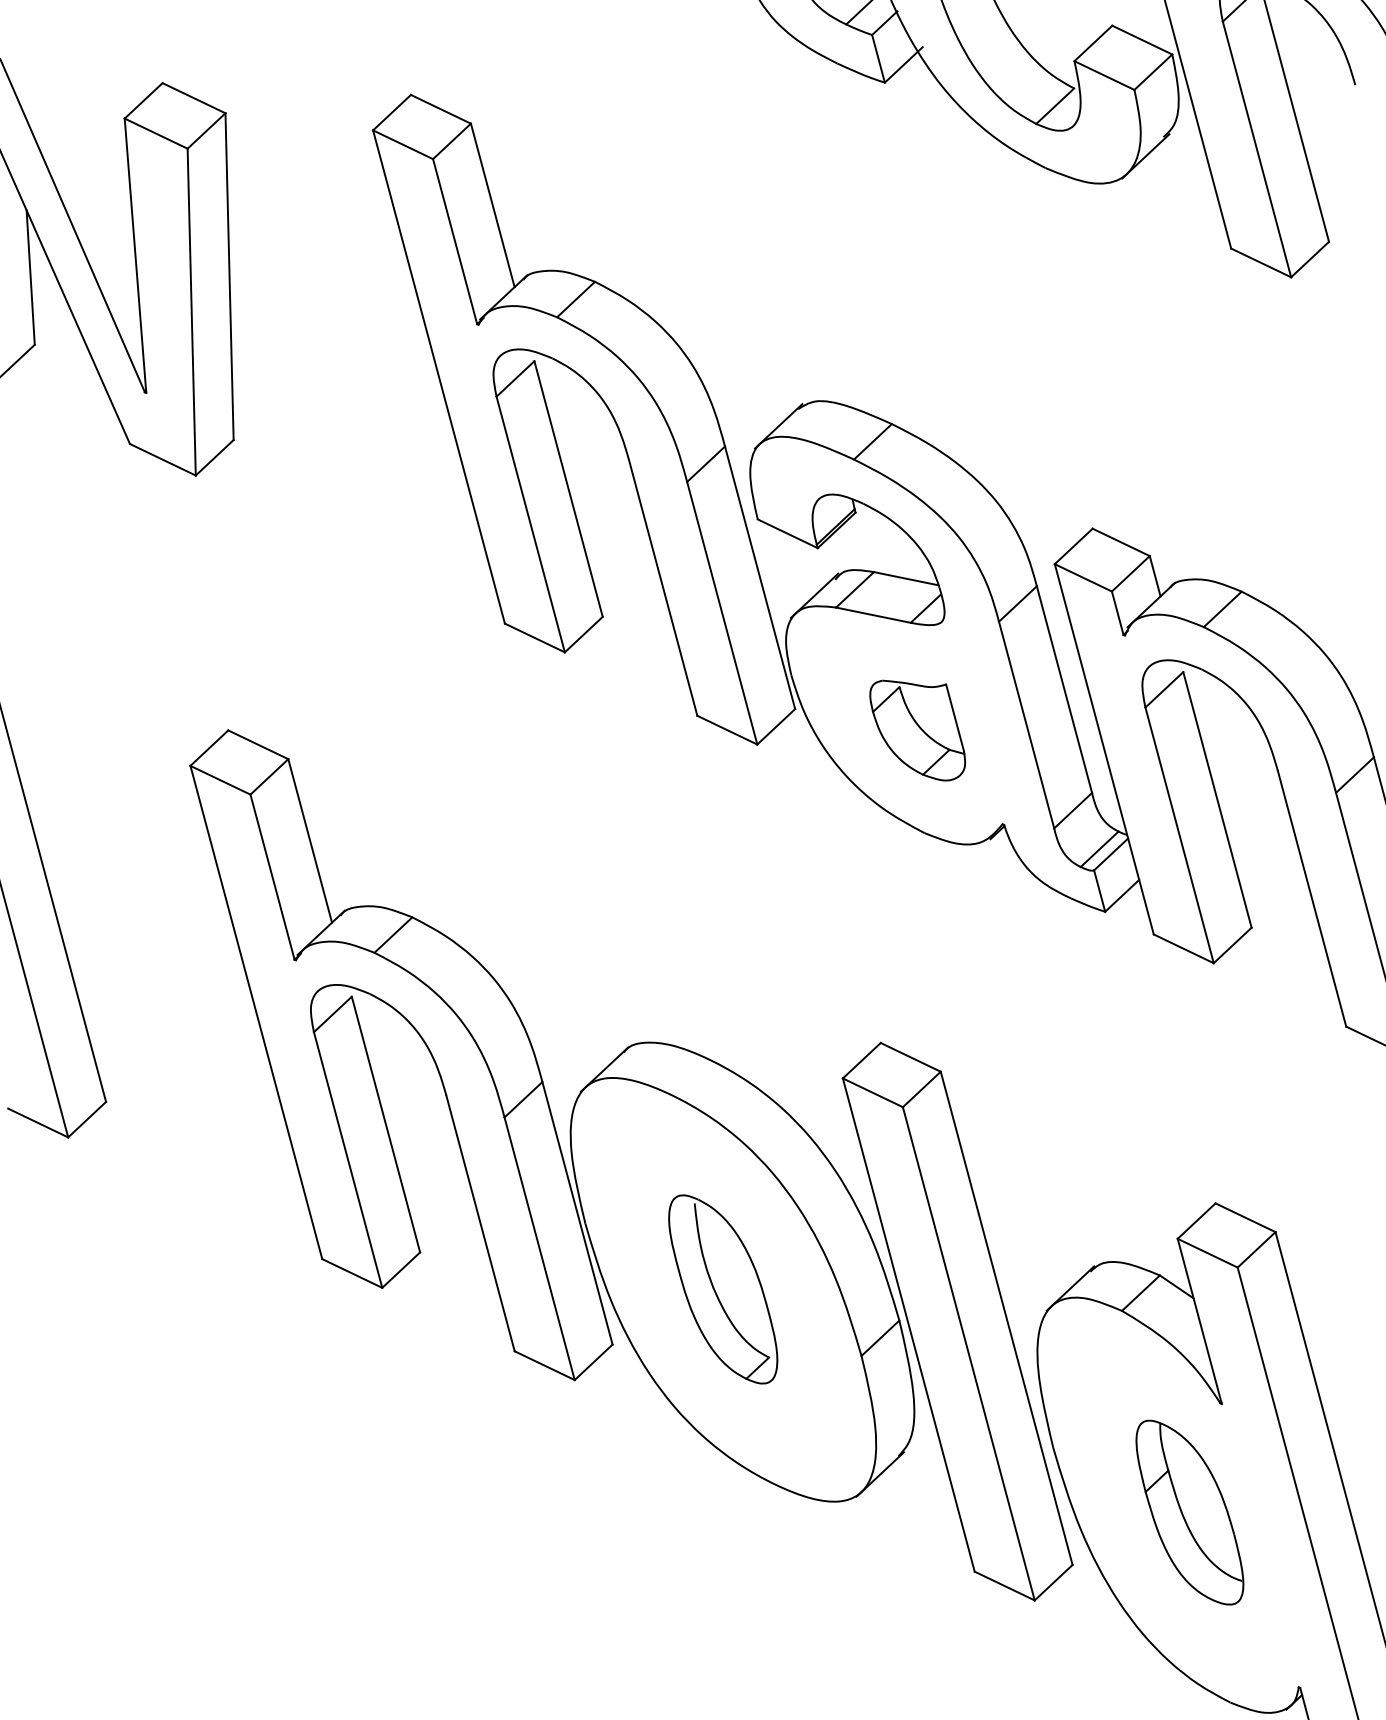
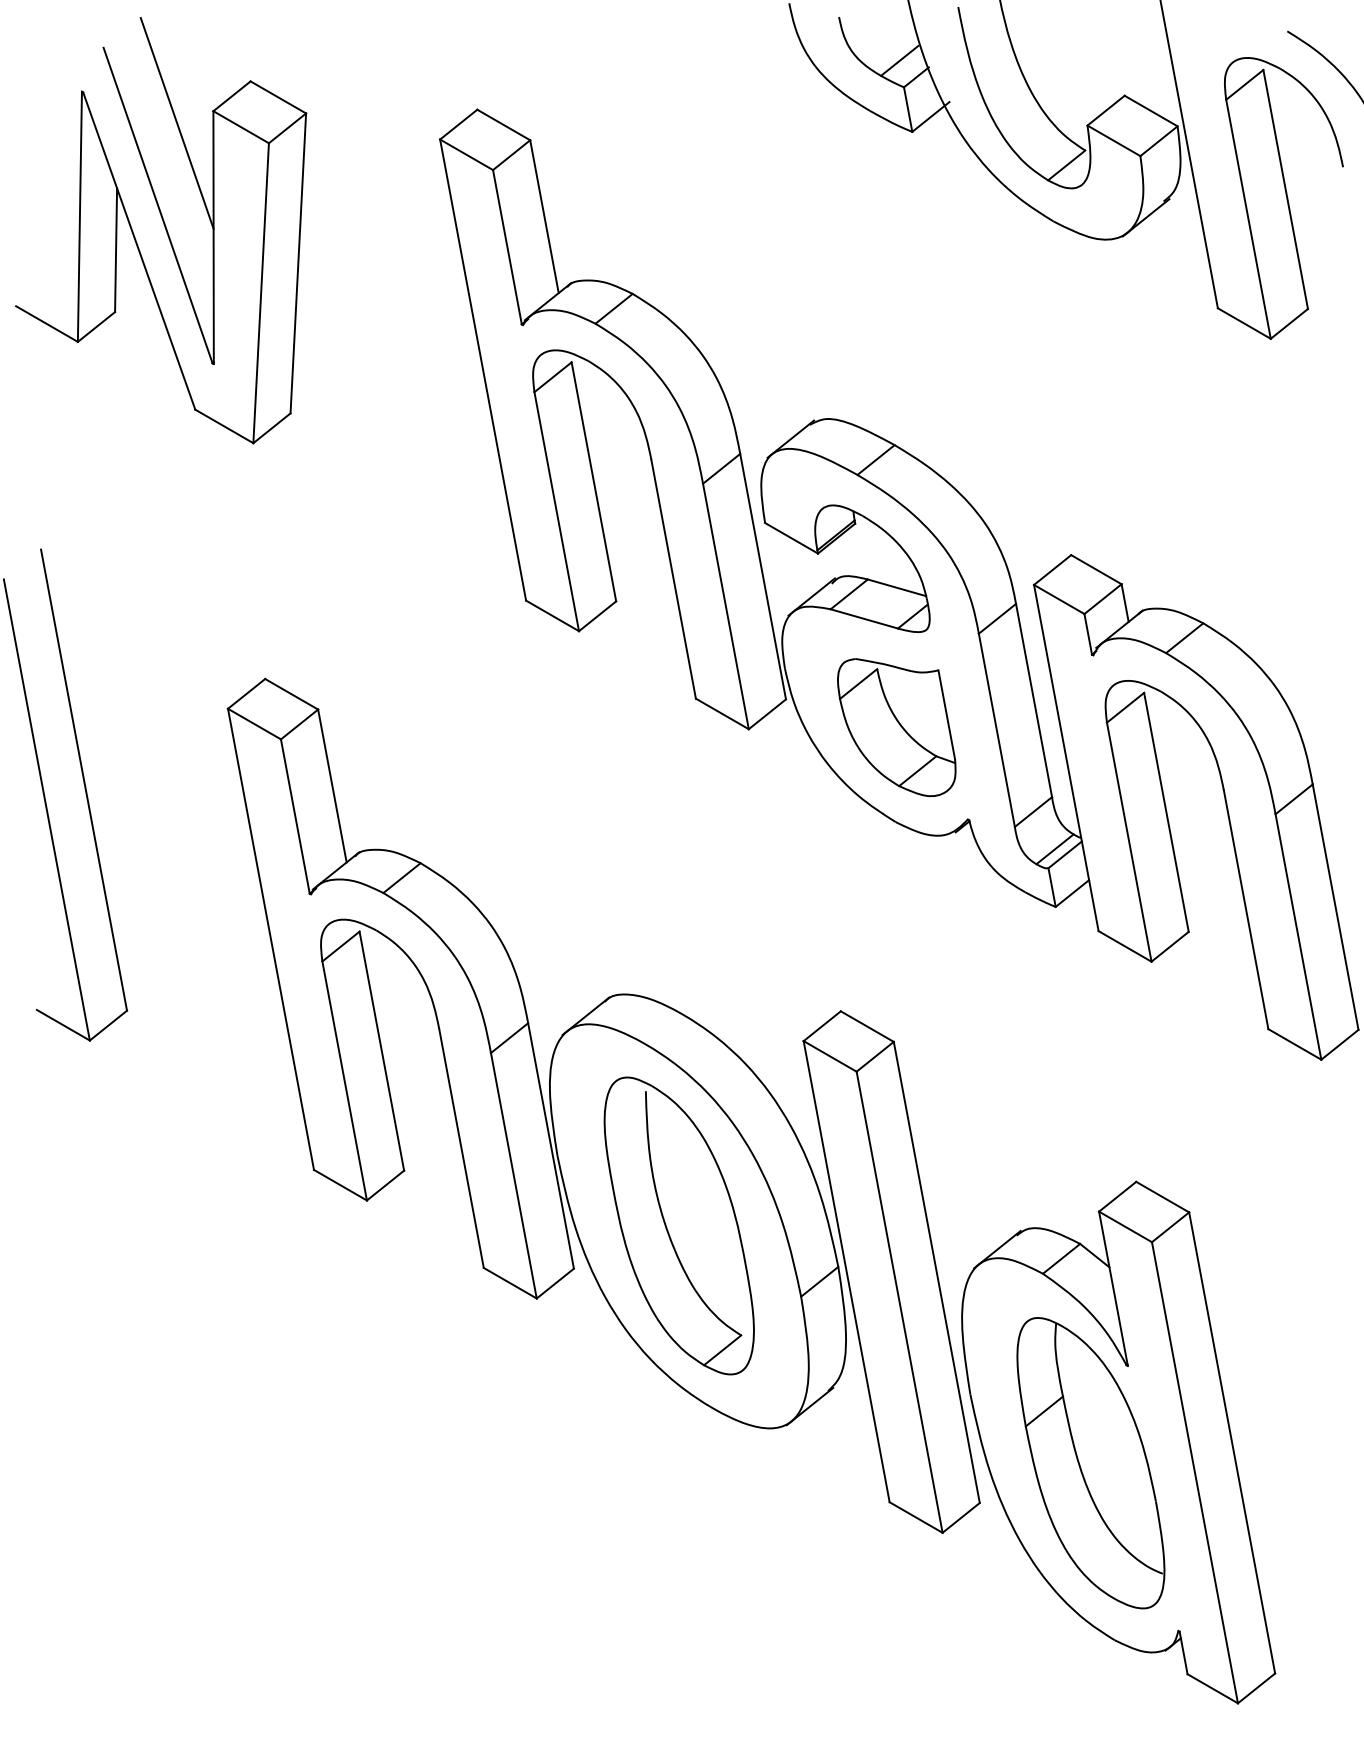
line: (85, 135) -> (176, 123), added
part: (917, 730) -> (896, 727), size x1.43
part: (722, 1288) -> (678, 1225), size x1.67
part: (1189, 1512) -> (1090, 1463), size x1.67

